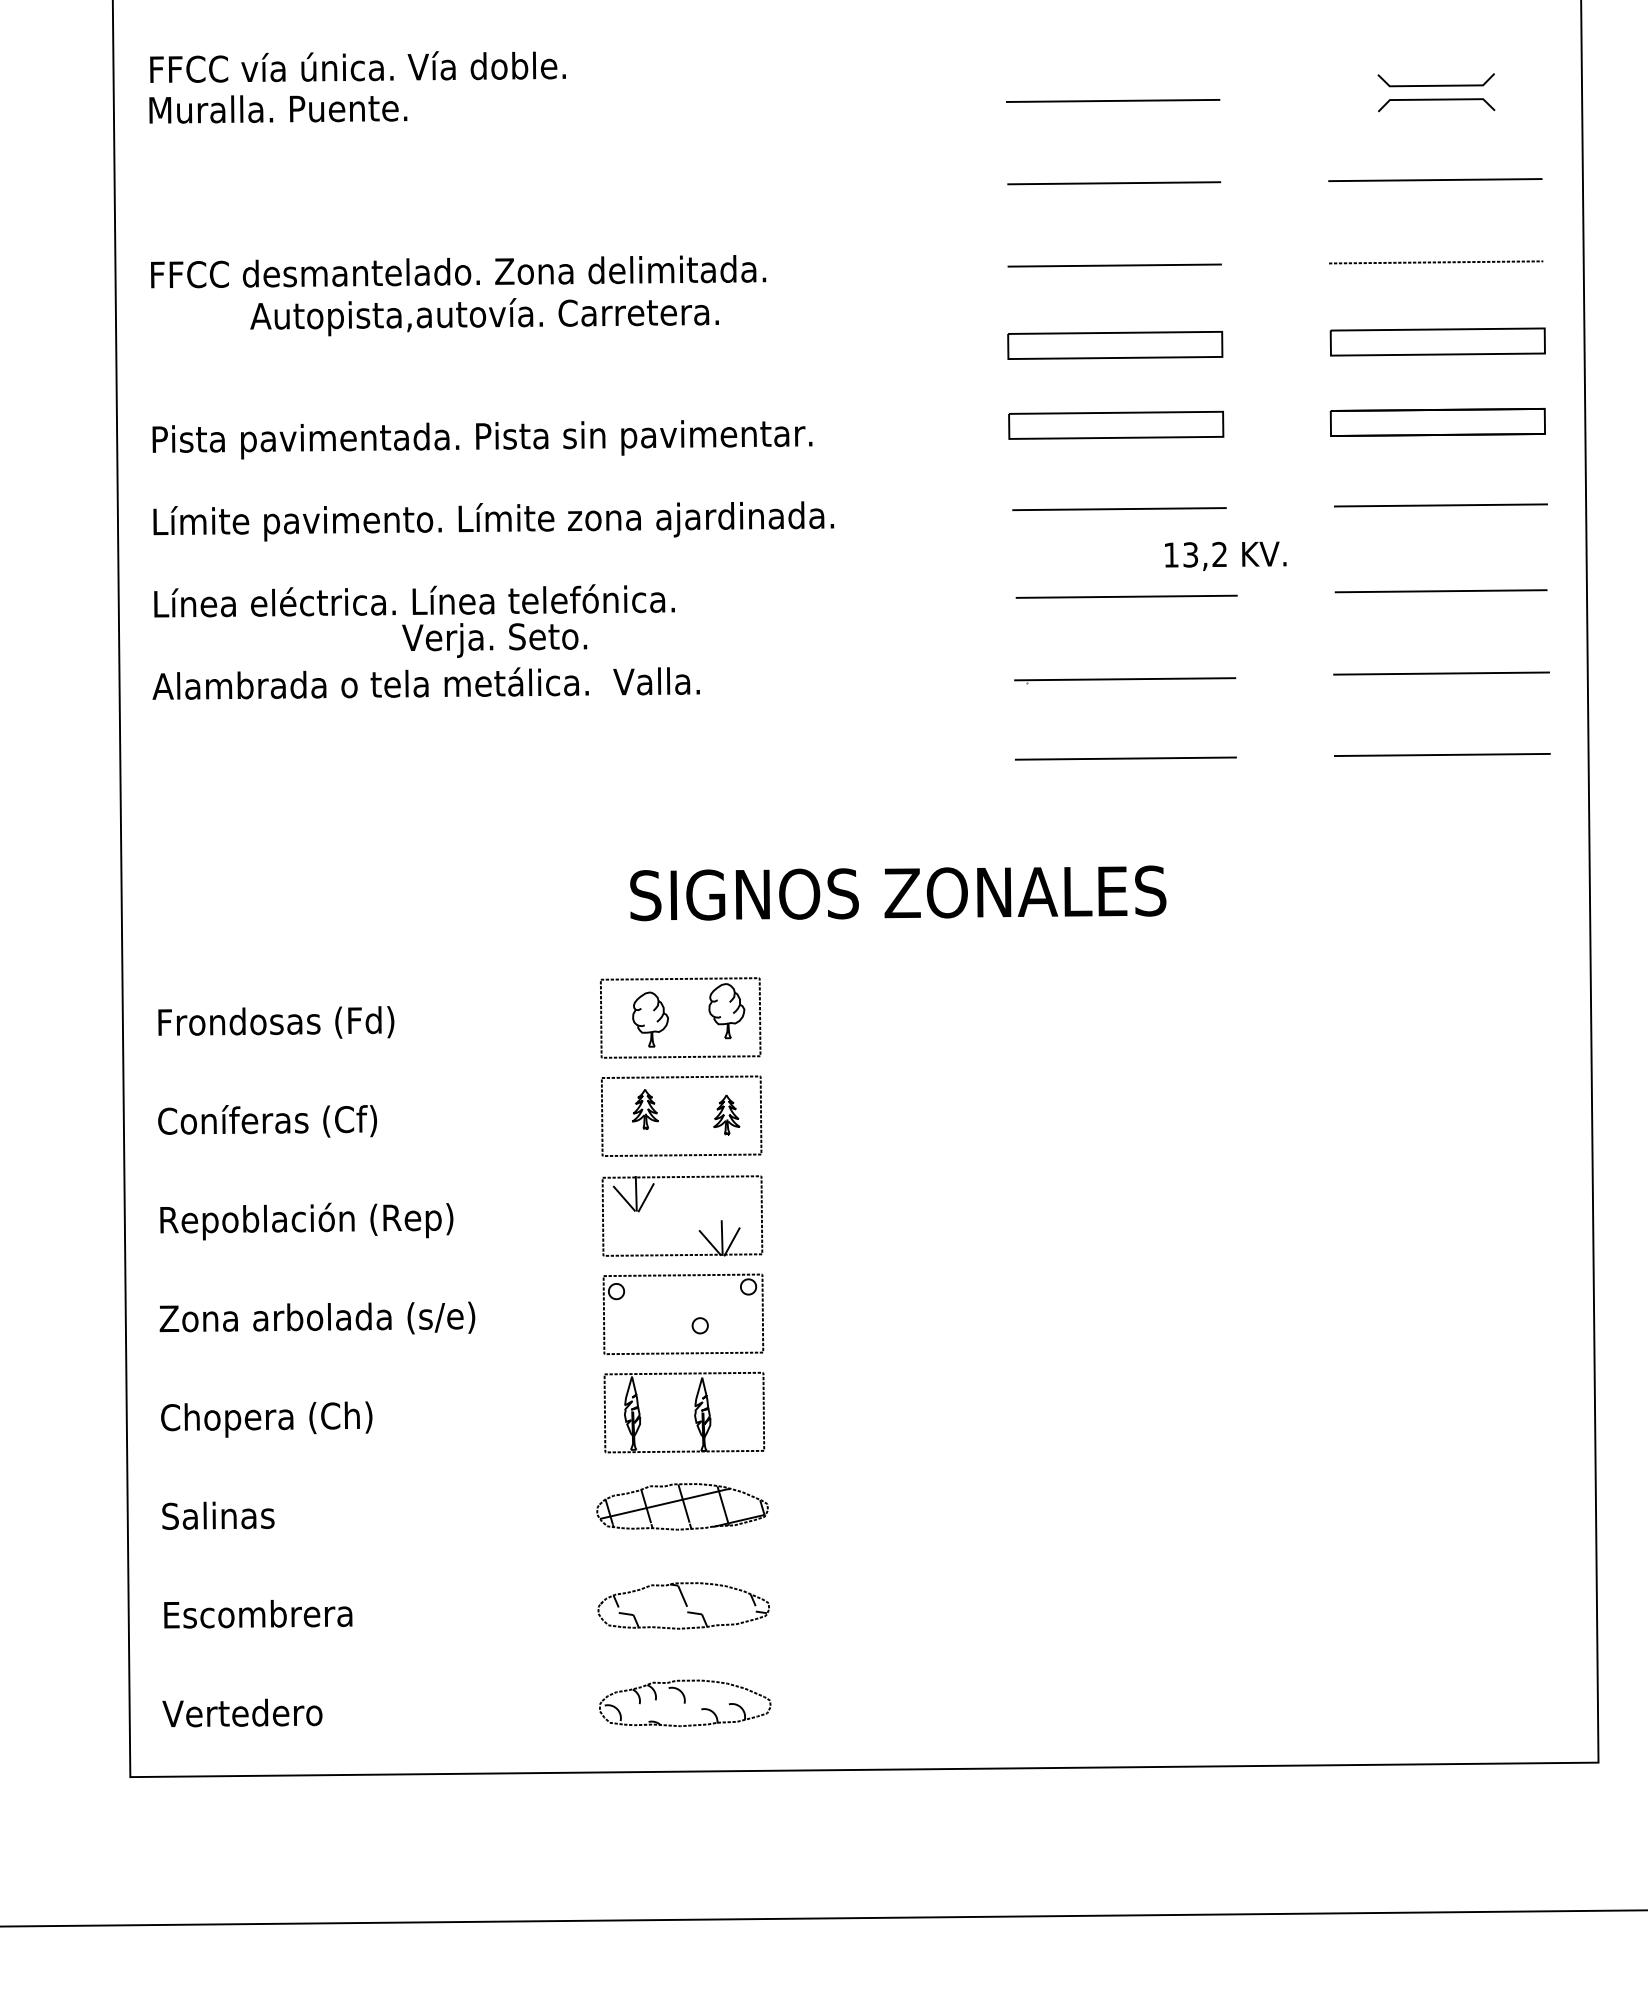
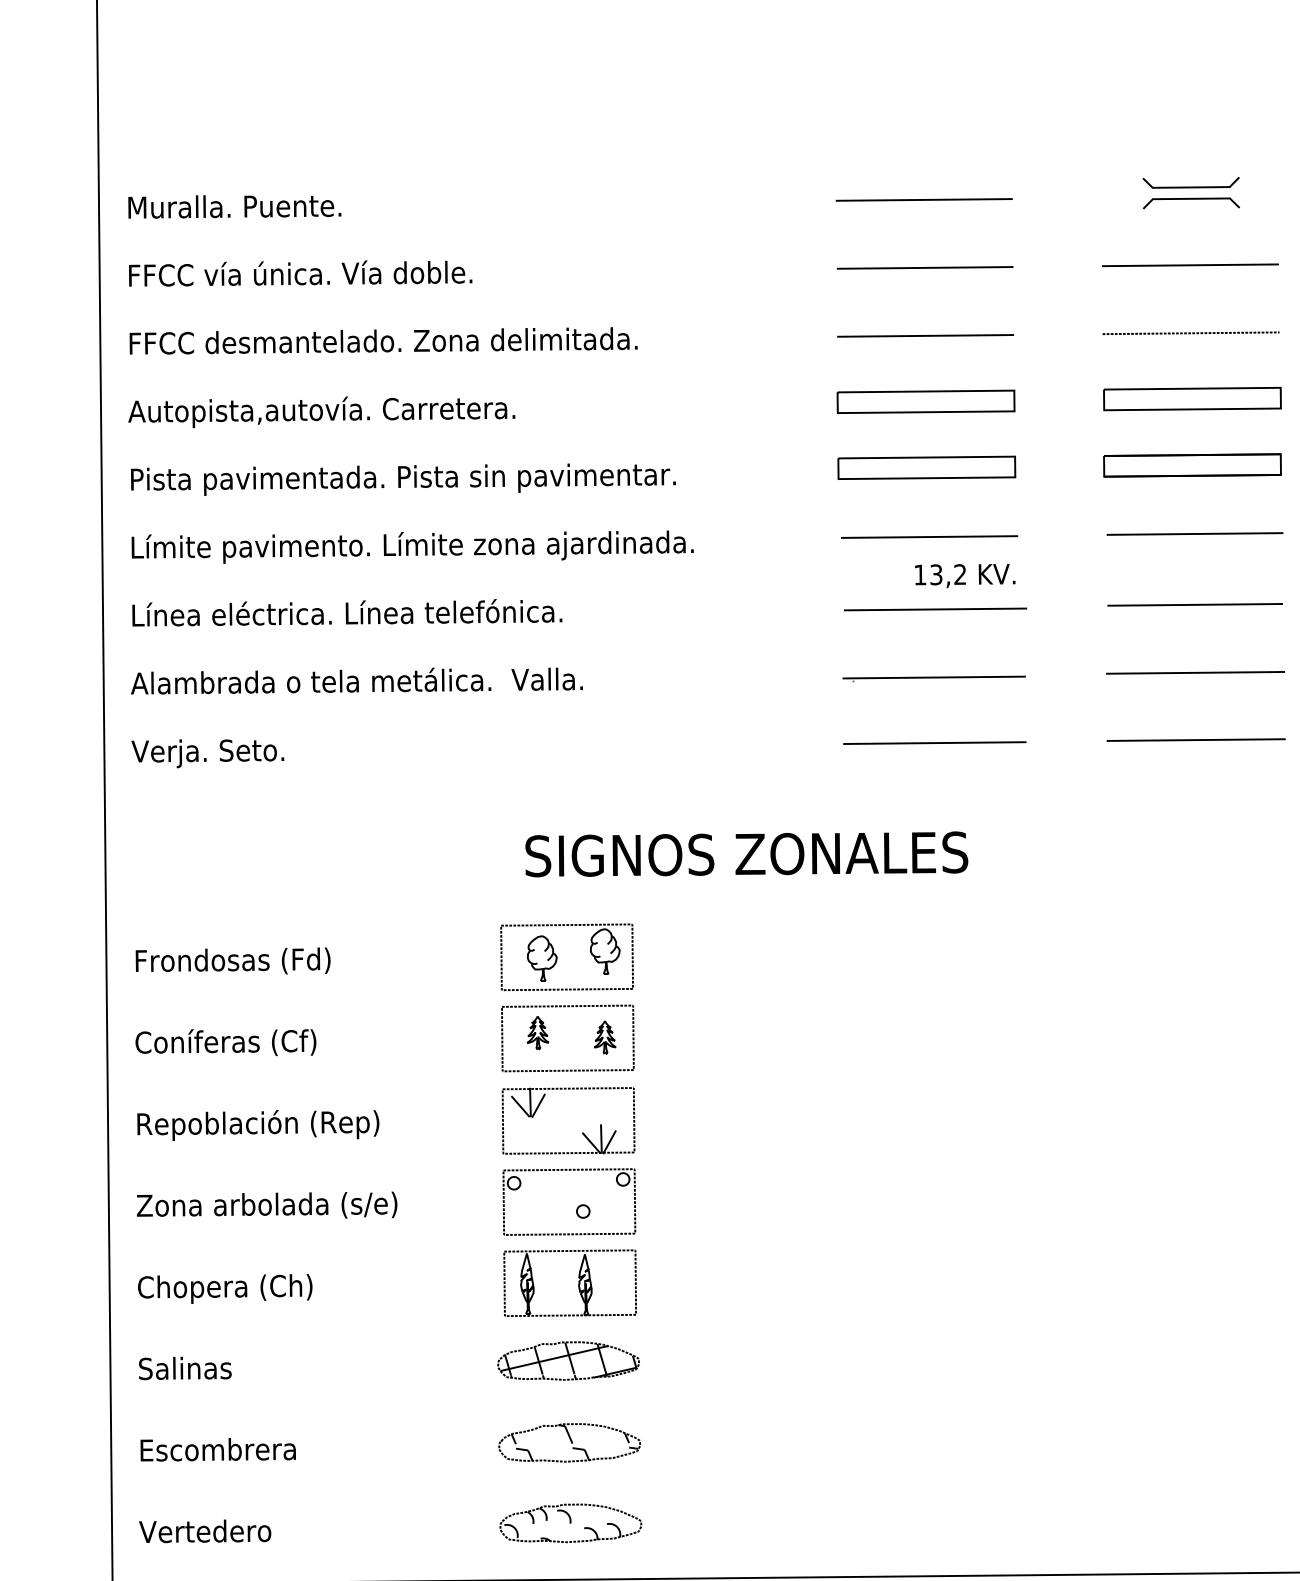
text: (357, 66) -> (300, 273), moved
text: (484, 317) -> (321, 412), moved
text: (1225, 555) -> (965, 575), moved
text: (494, 640) -> (207, 753), moved

